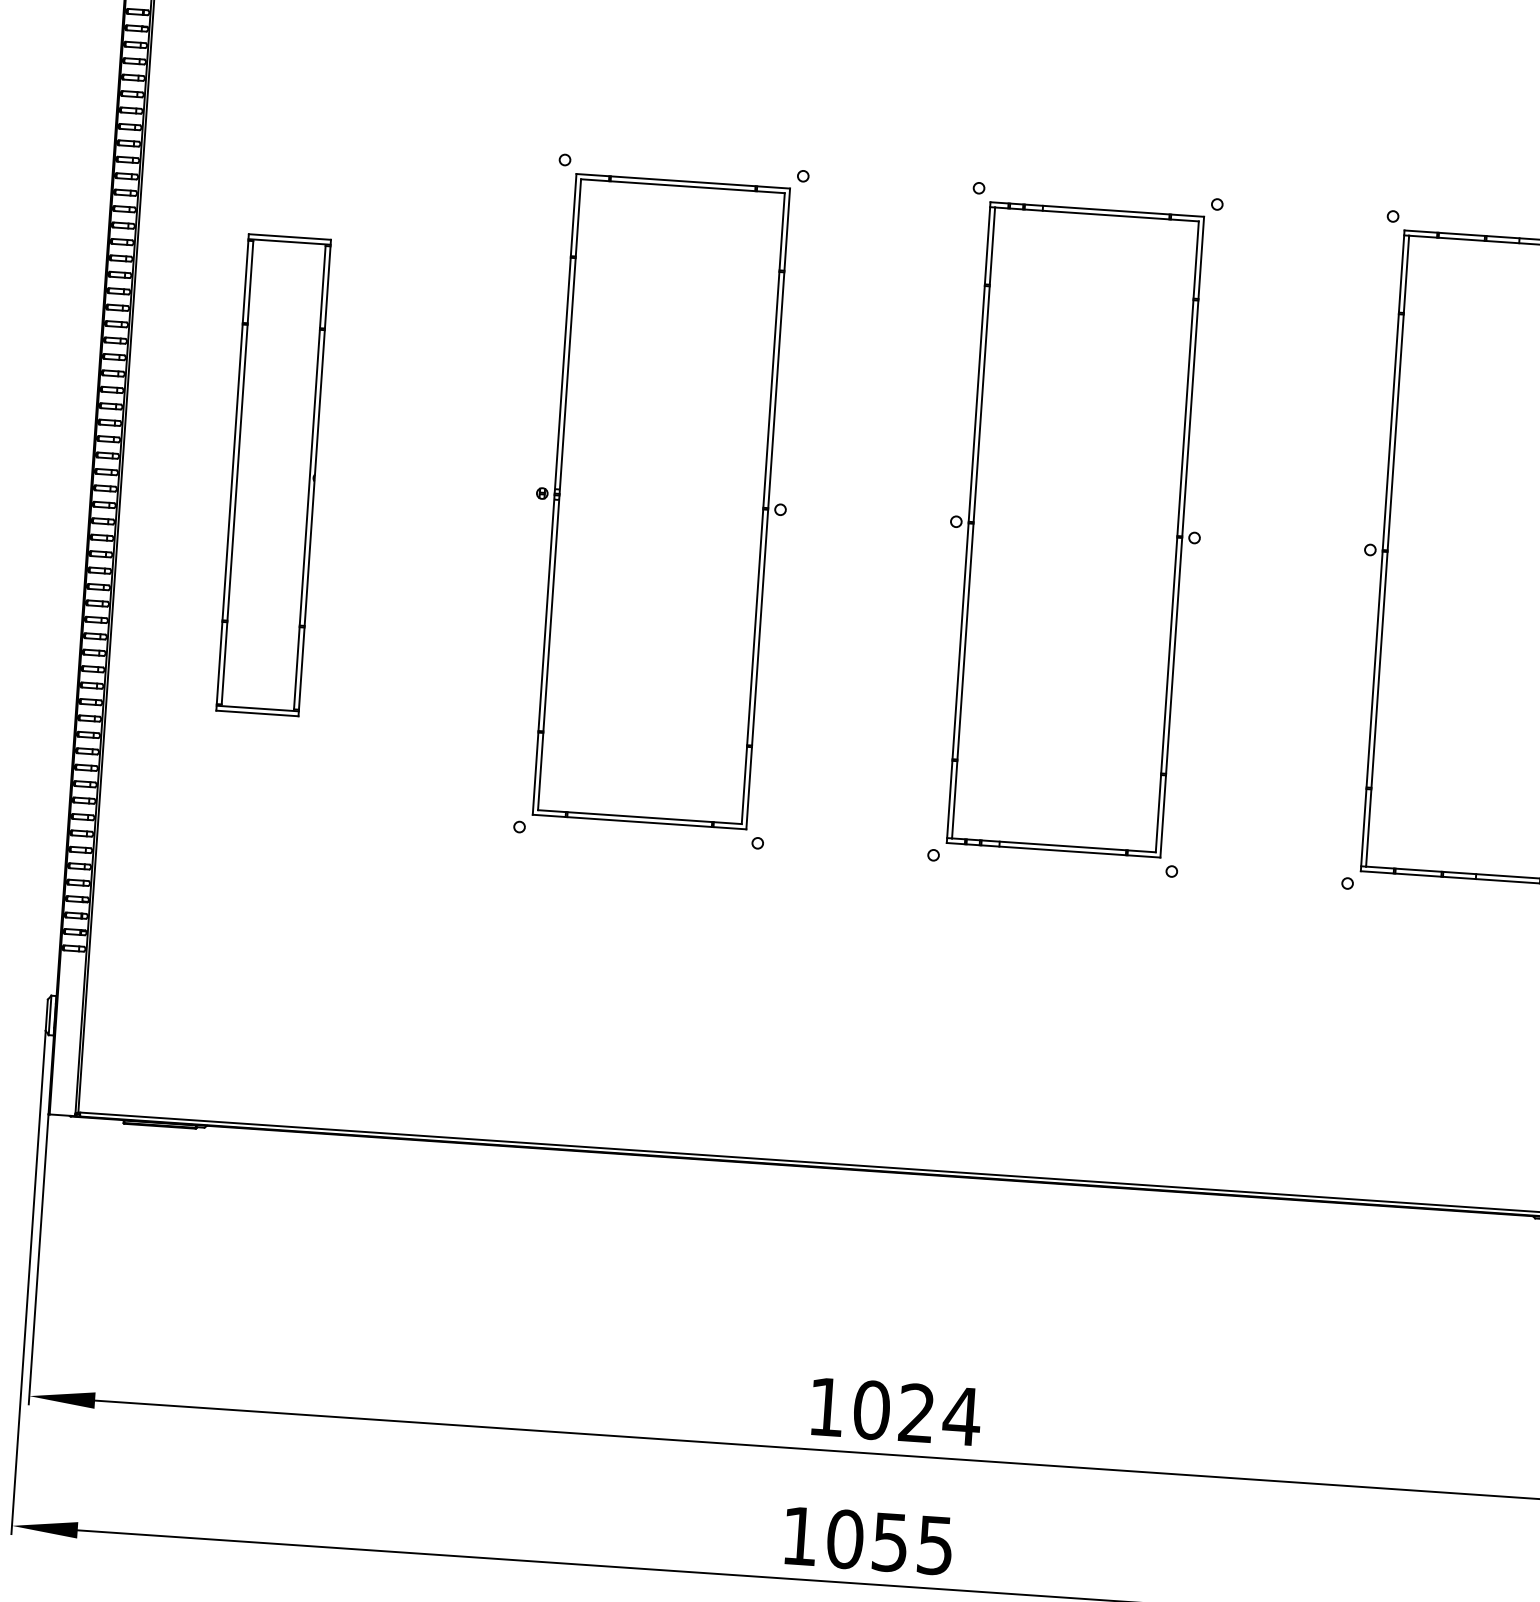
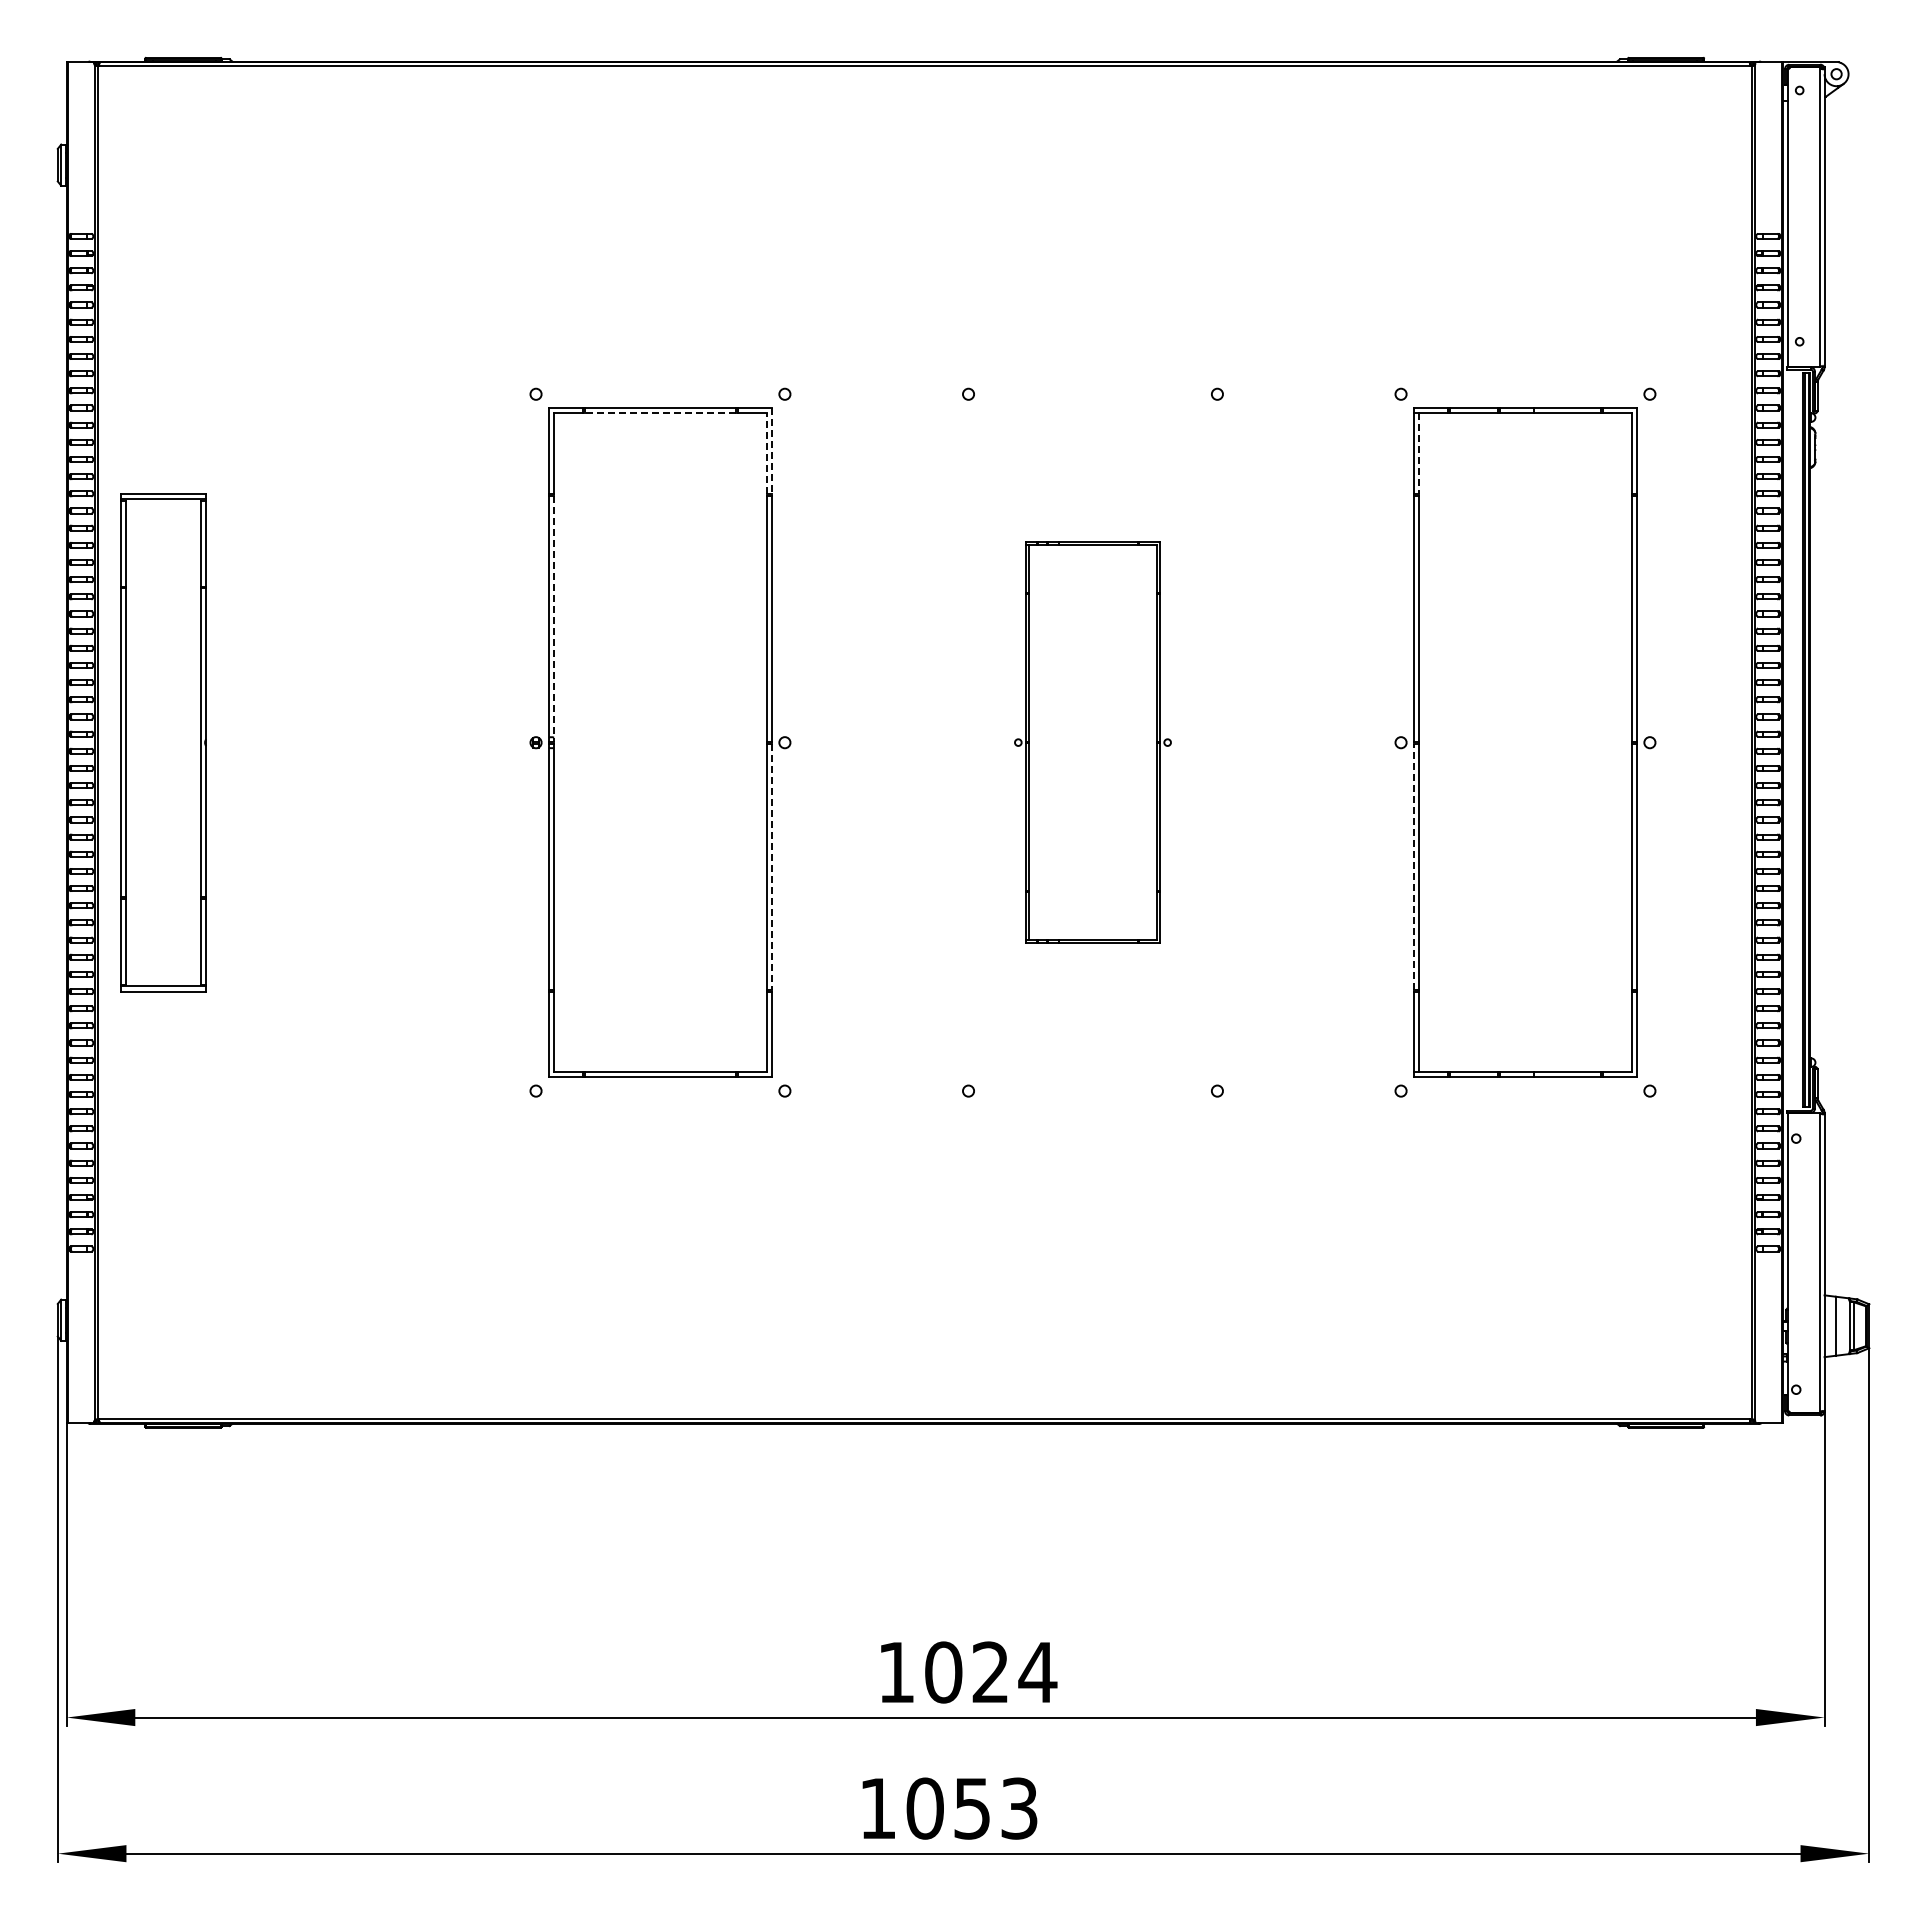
line: (682, 186) -> (660, 413), solid -> dashed
line: (787, 229) -> (772, 450), solid -> dashed
line: (781, 231) -> (766, 453), solid -> dashed
line: (1406, 275) -> (1419, 454), solid -> dashed
line: (568, 376) -> (554, 619), solid -> dashed
part: (273, 475) -> (163, 742), moved
part: (1074, 529) -> (1092, 742), size x0.6
line: (760, 628) -> (772, 867), solid -> dashed
line: (1374, 669) -> (1413, 866), solid -> dashed
text: (935, 1545) -> (1019, 1808), 1055 -> 1053

